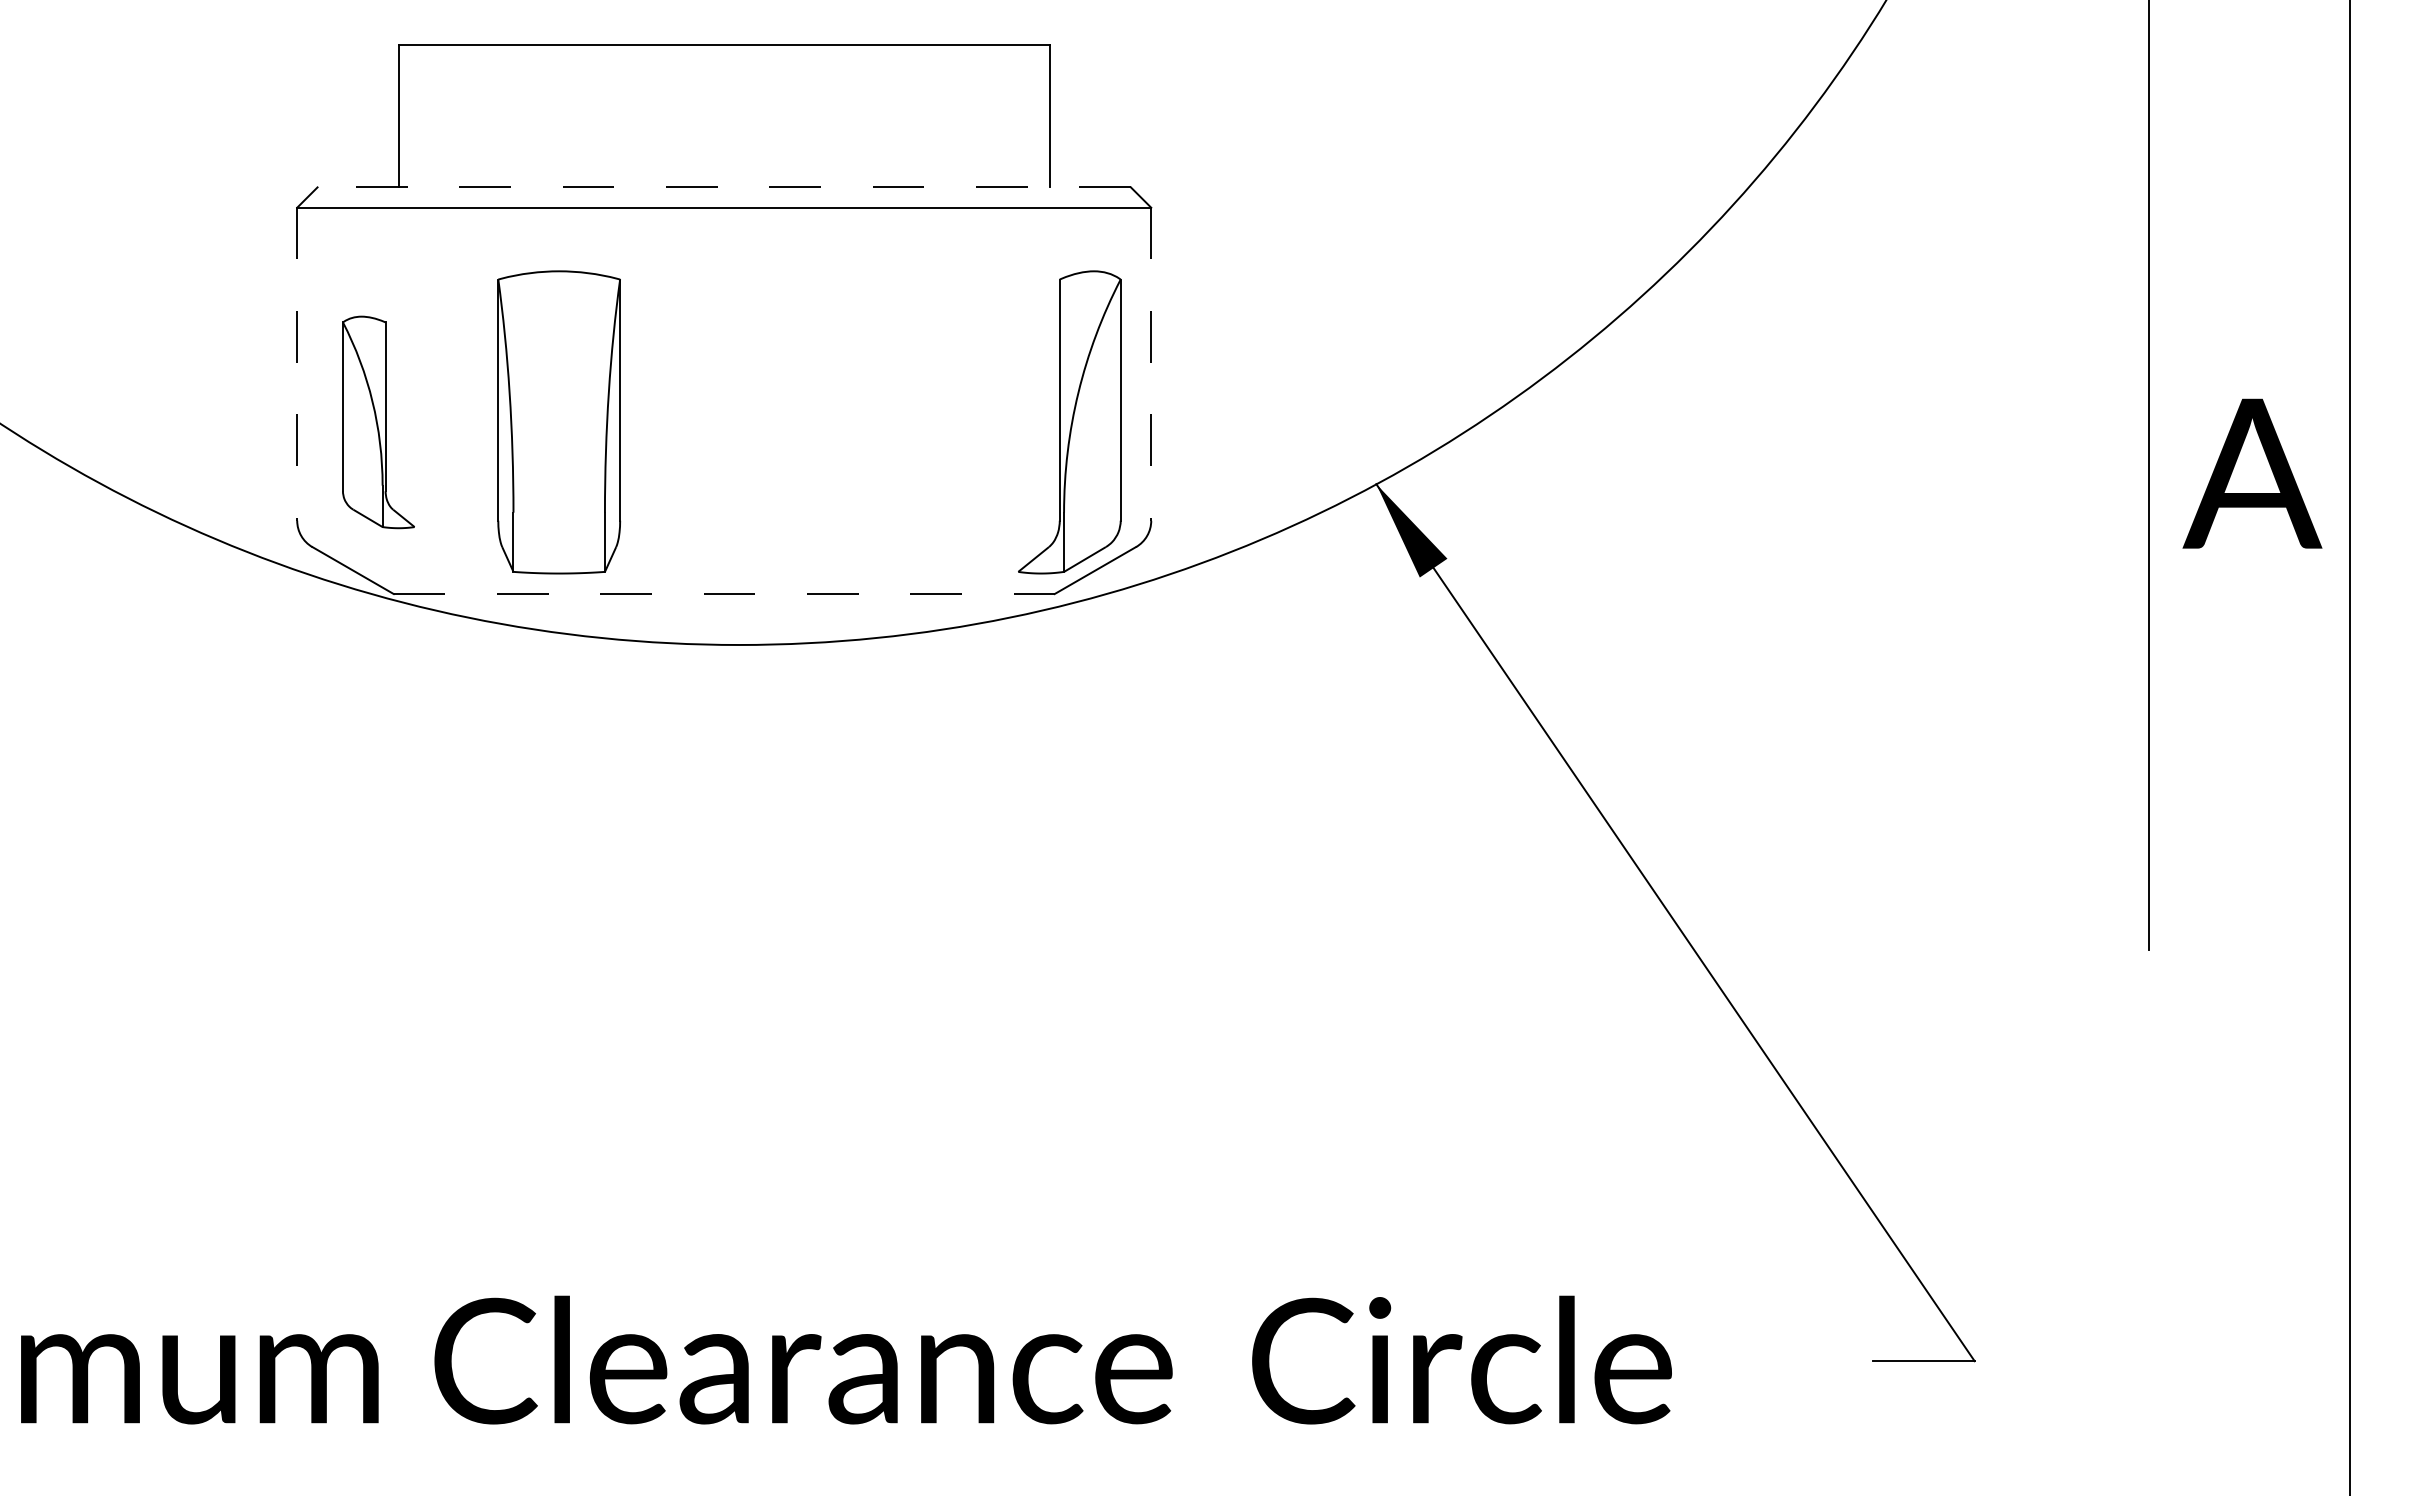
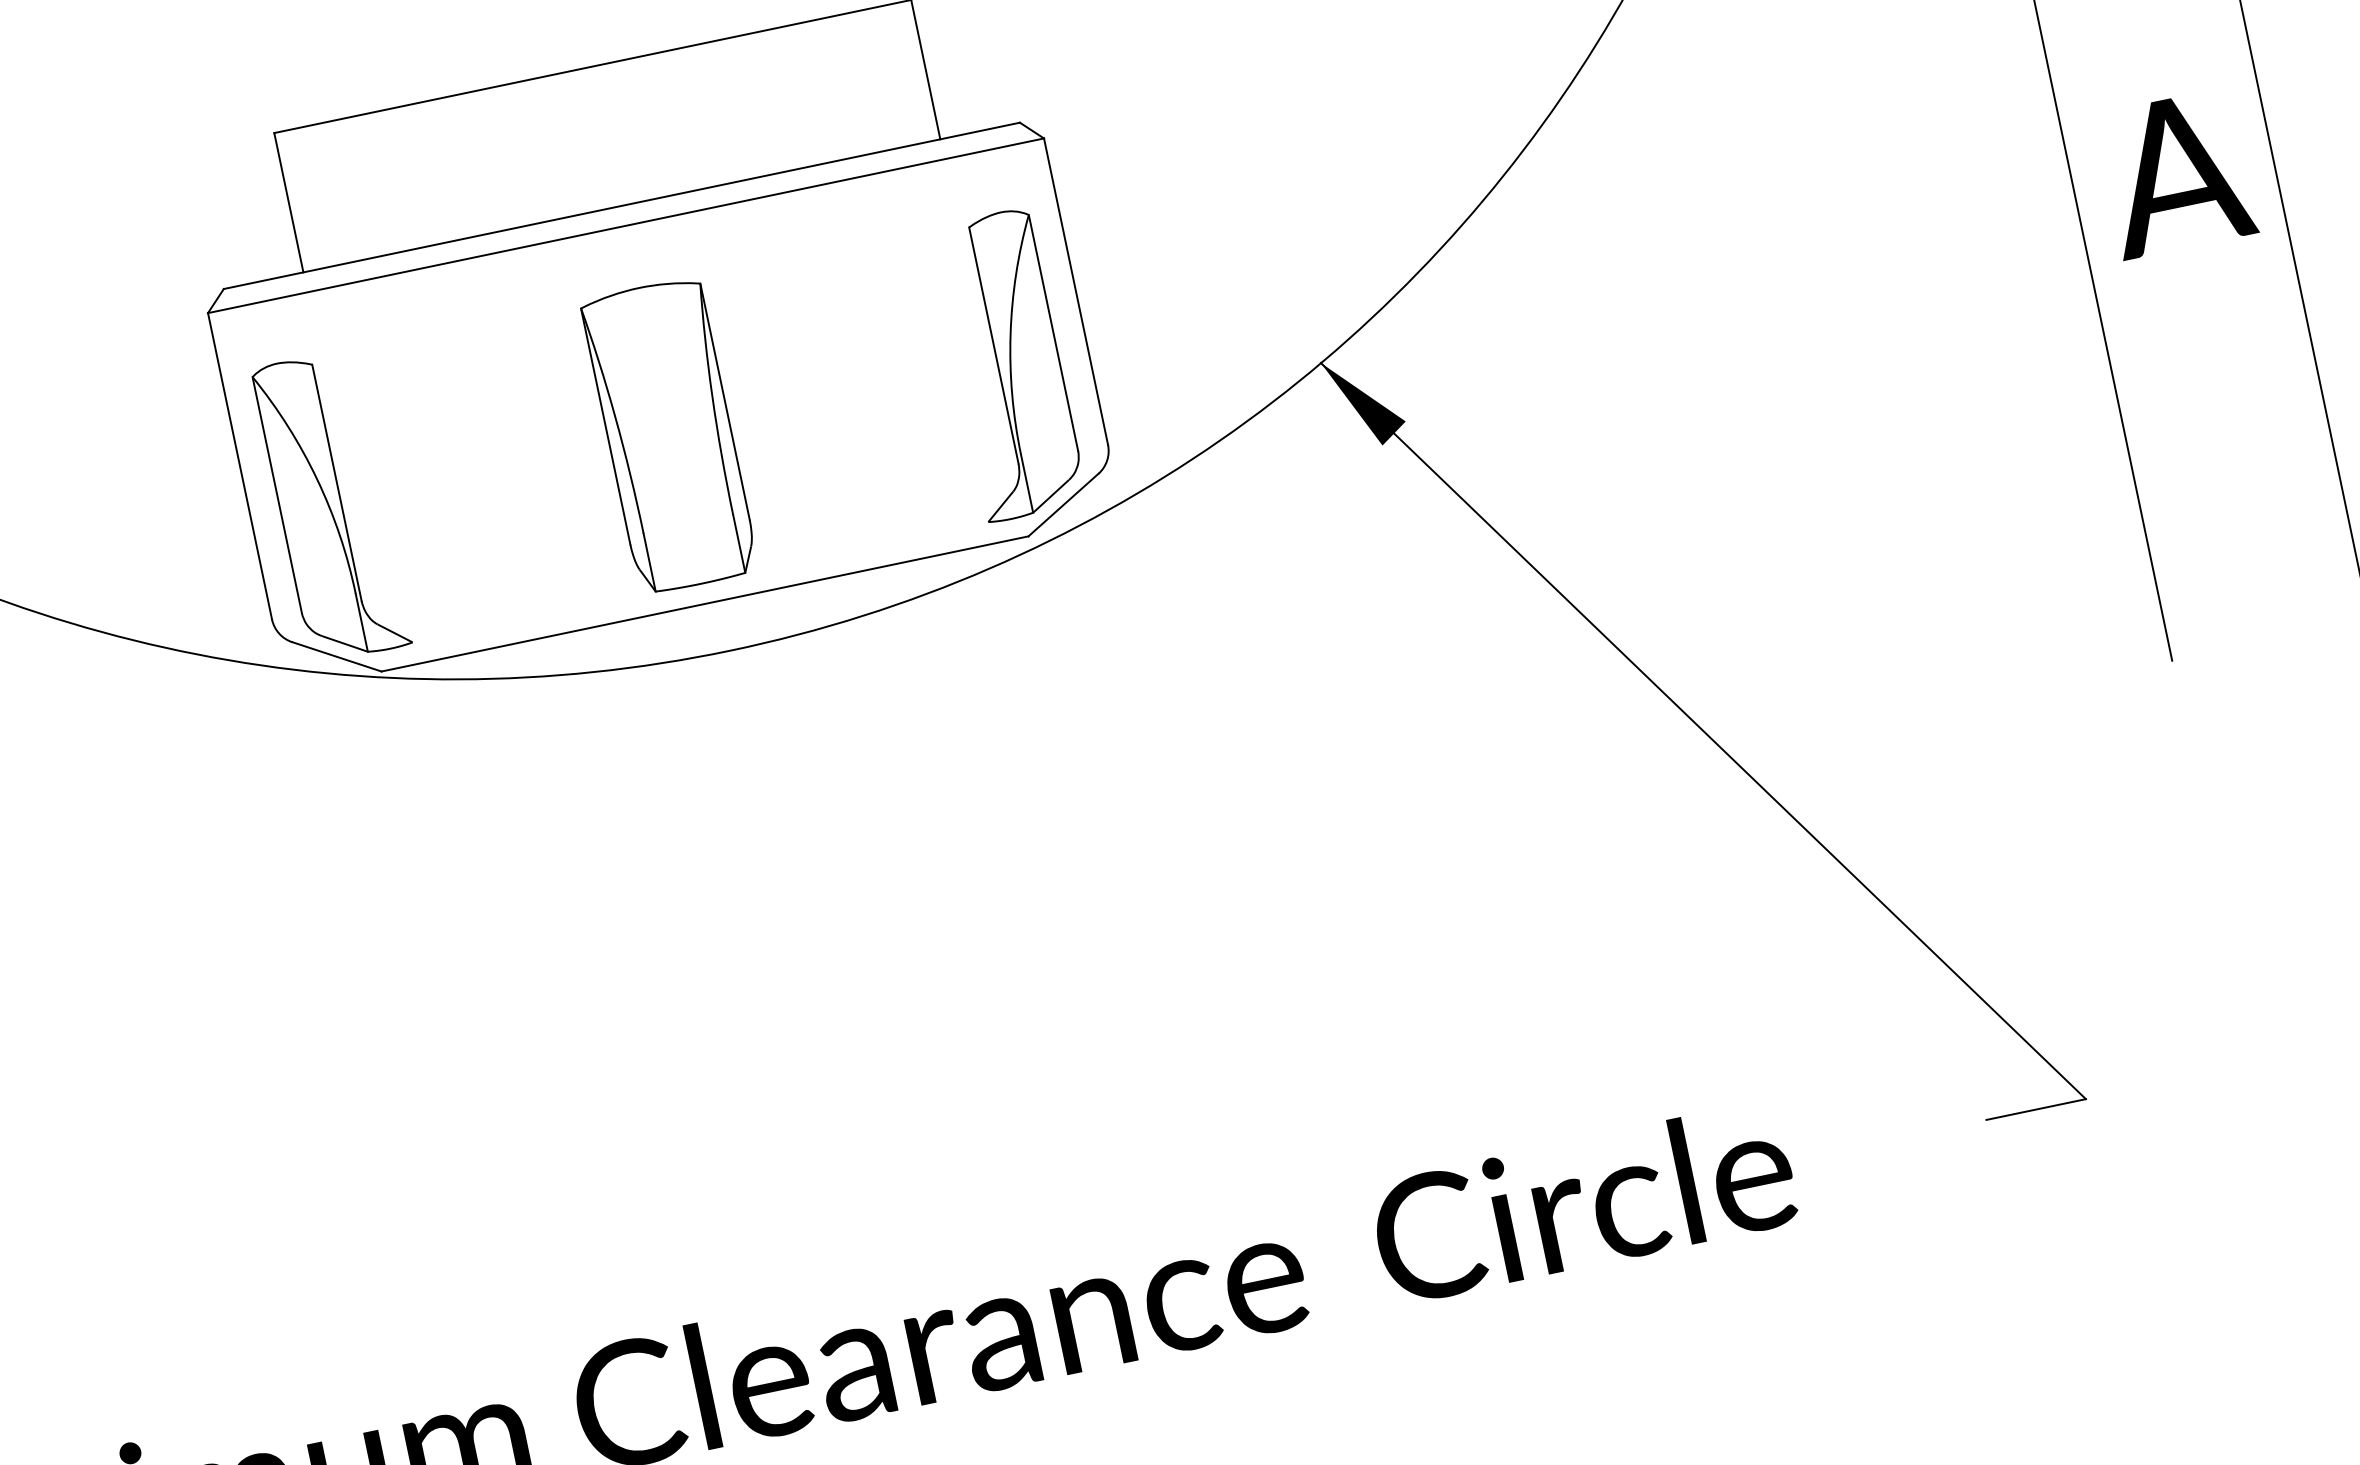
line: (724, 187) -> (622, 205), dashed -> solid
line: (297, 364) -> (240, 466), dashed -> solid
line: (1151, 364) -> (1076, 291), dashed -> solid
part: (378, 422) -> (331, 506), size x1.43
part: (559, 422) -> (670, 435), moved
line: (724, 594) -> (705, 604), dashed -> solid

